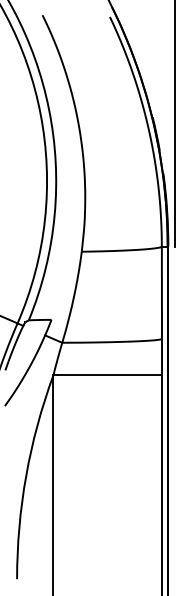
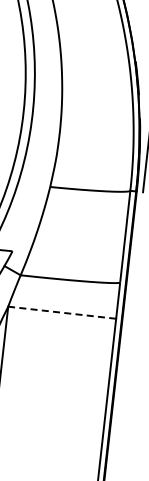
line: (107, 375) -> (61, 312), solid -> dashed

